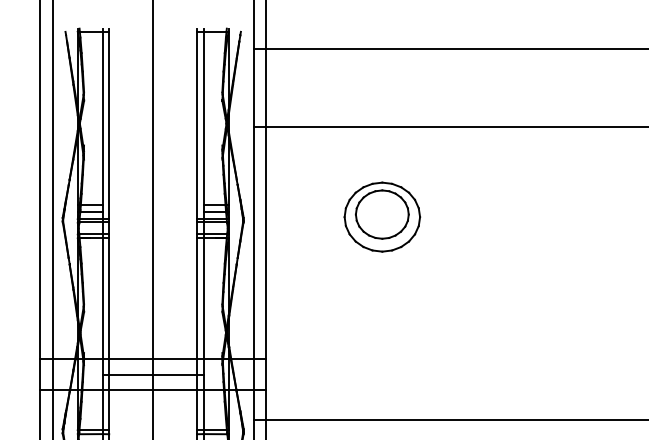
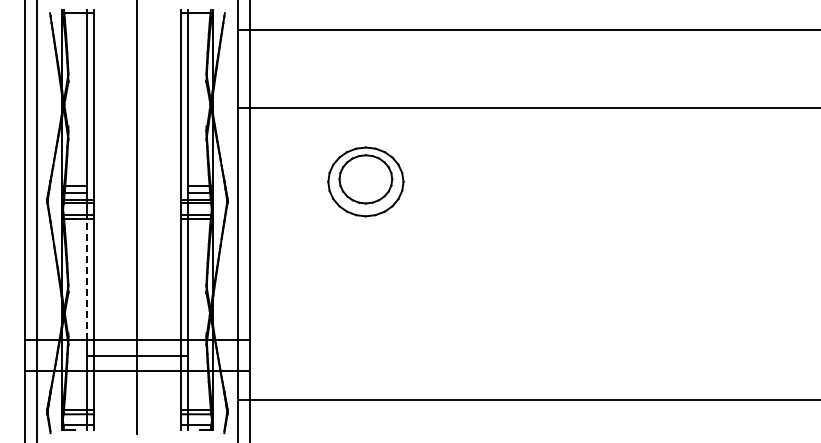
part: (381, 216) -> (365, 181), moved
line: (103, 297) -> (87, 278), solid -> dashed

